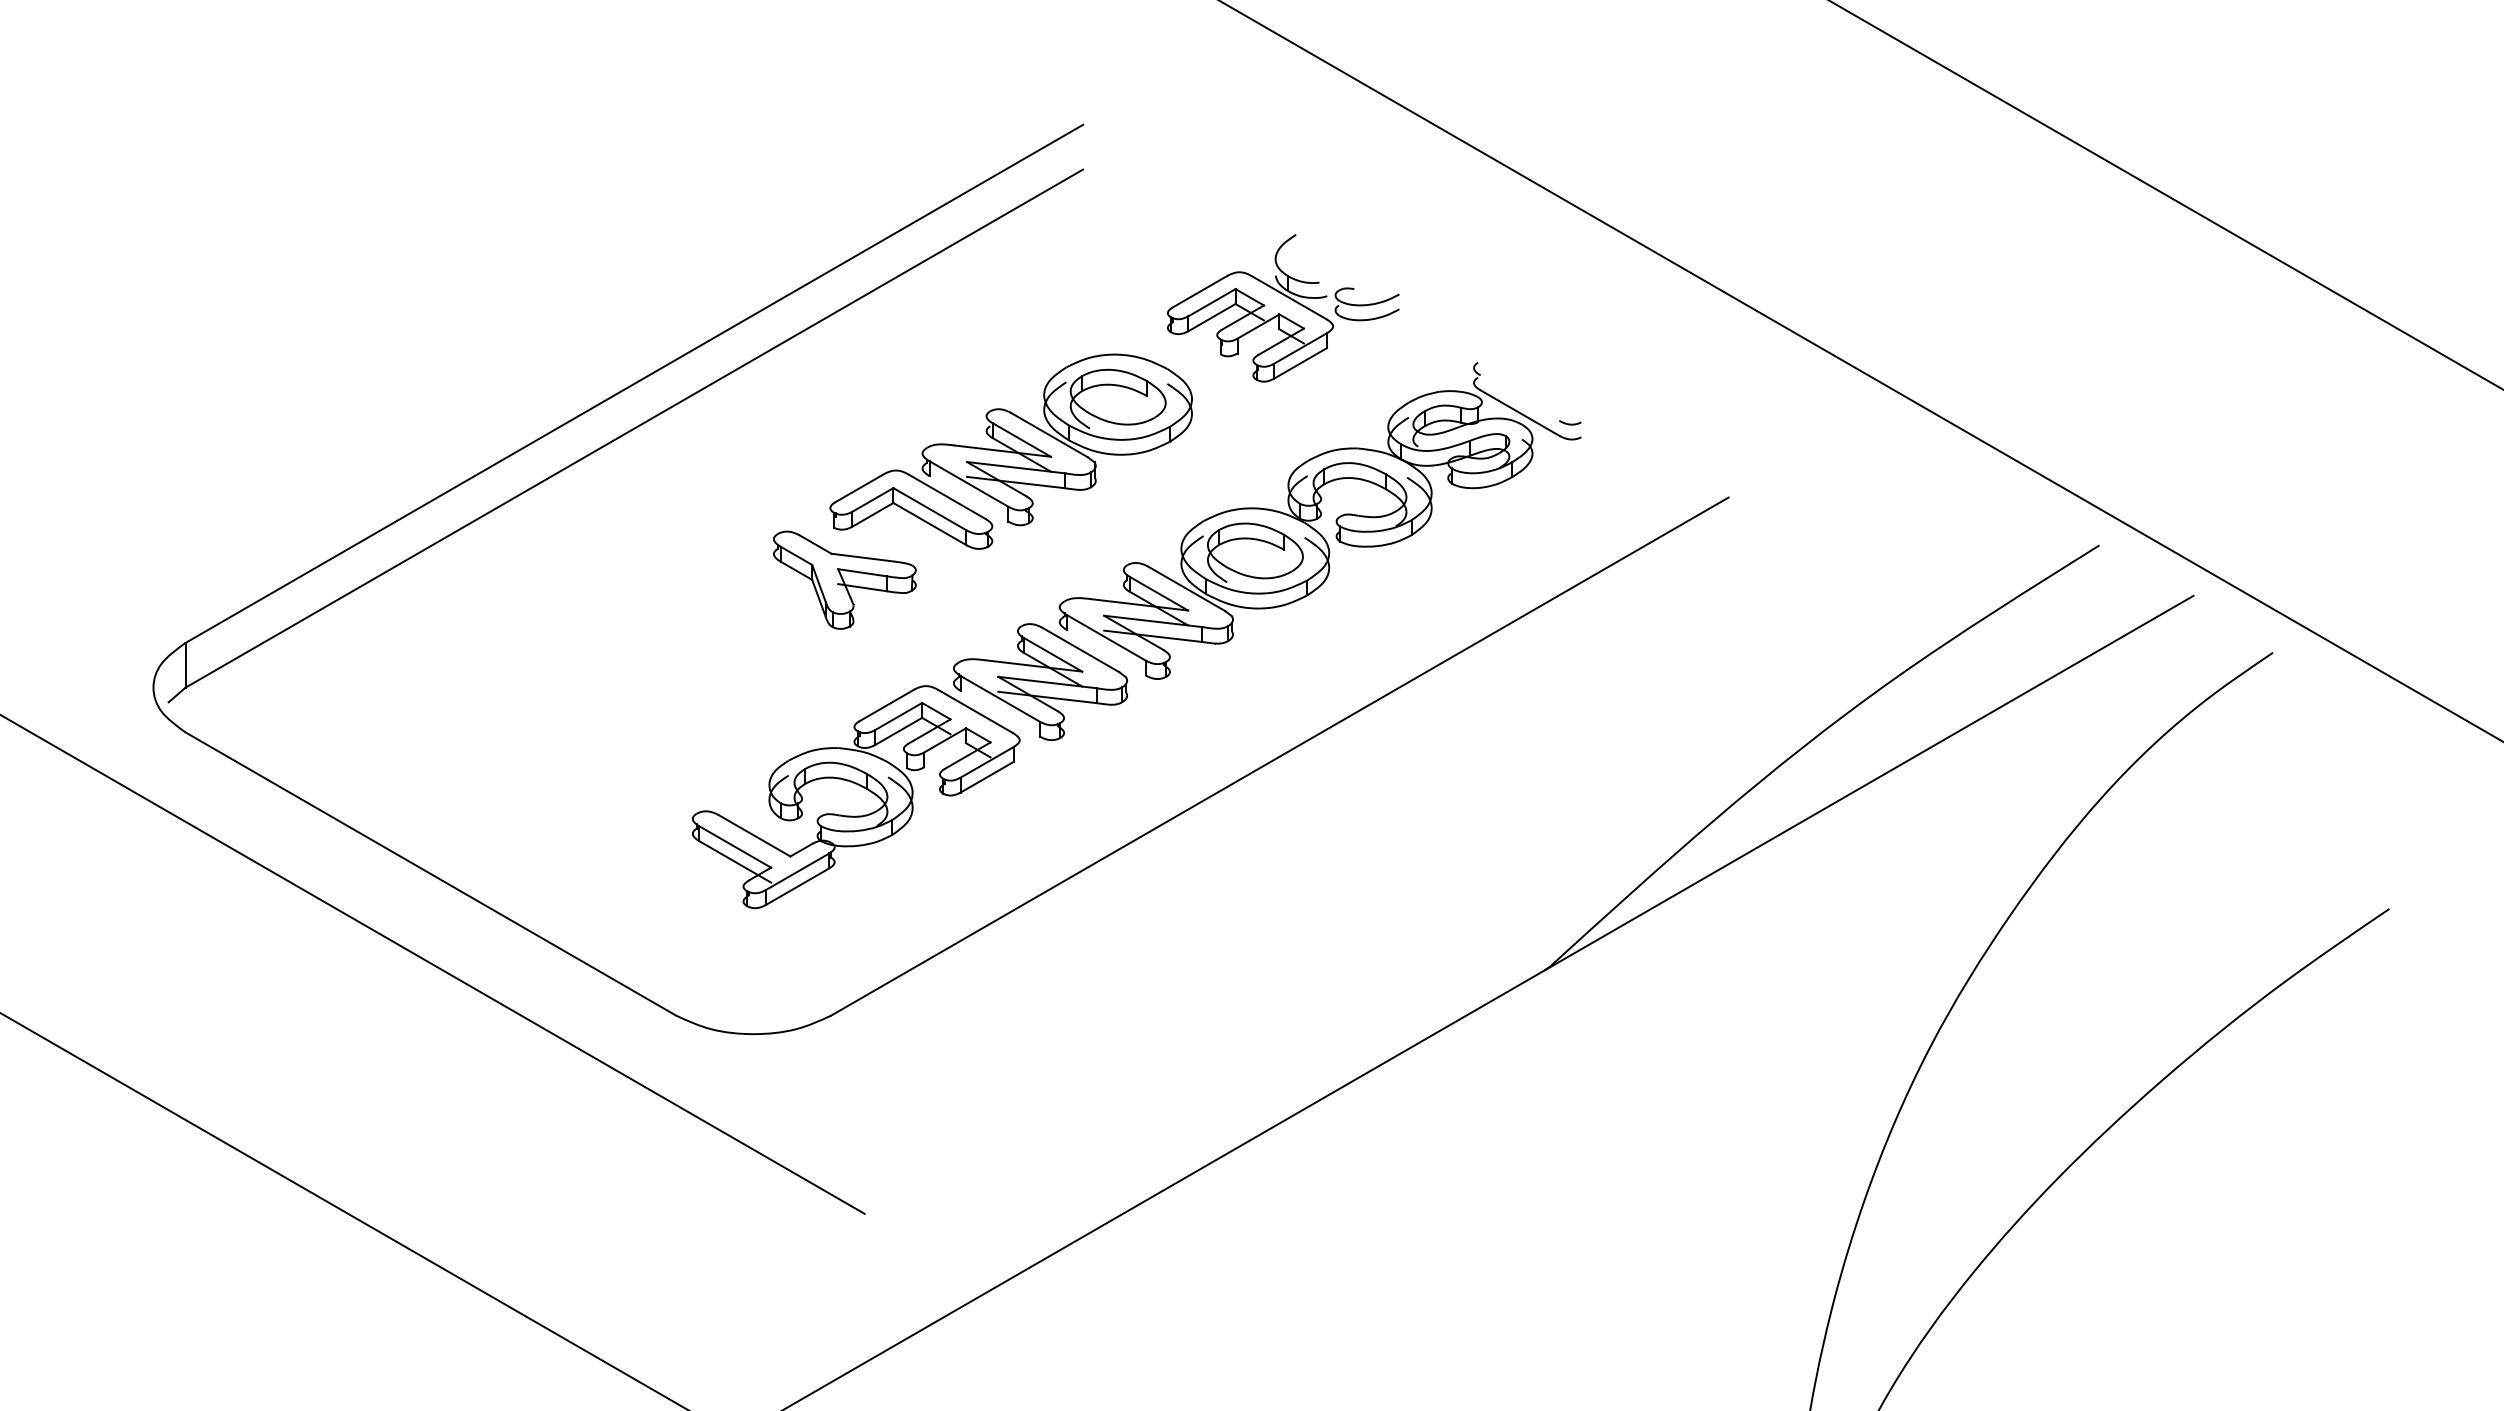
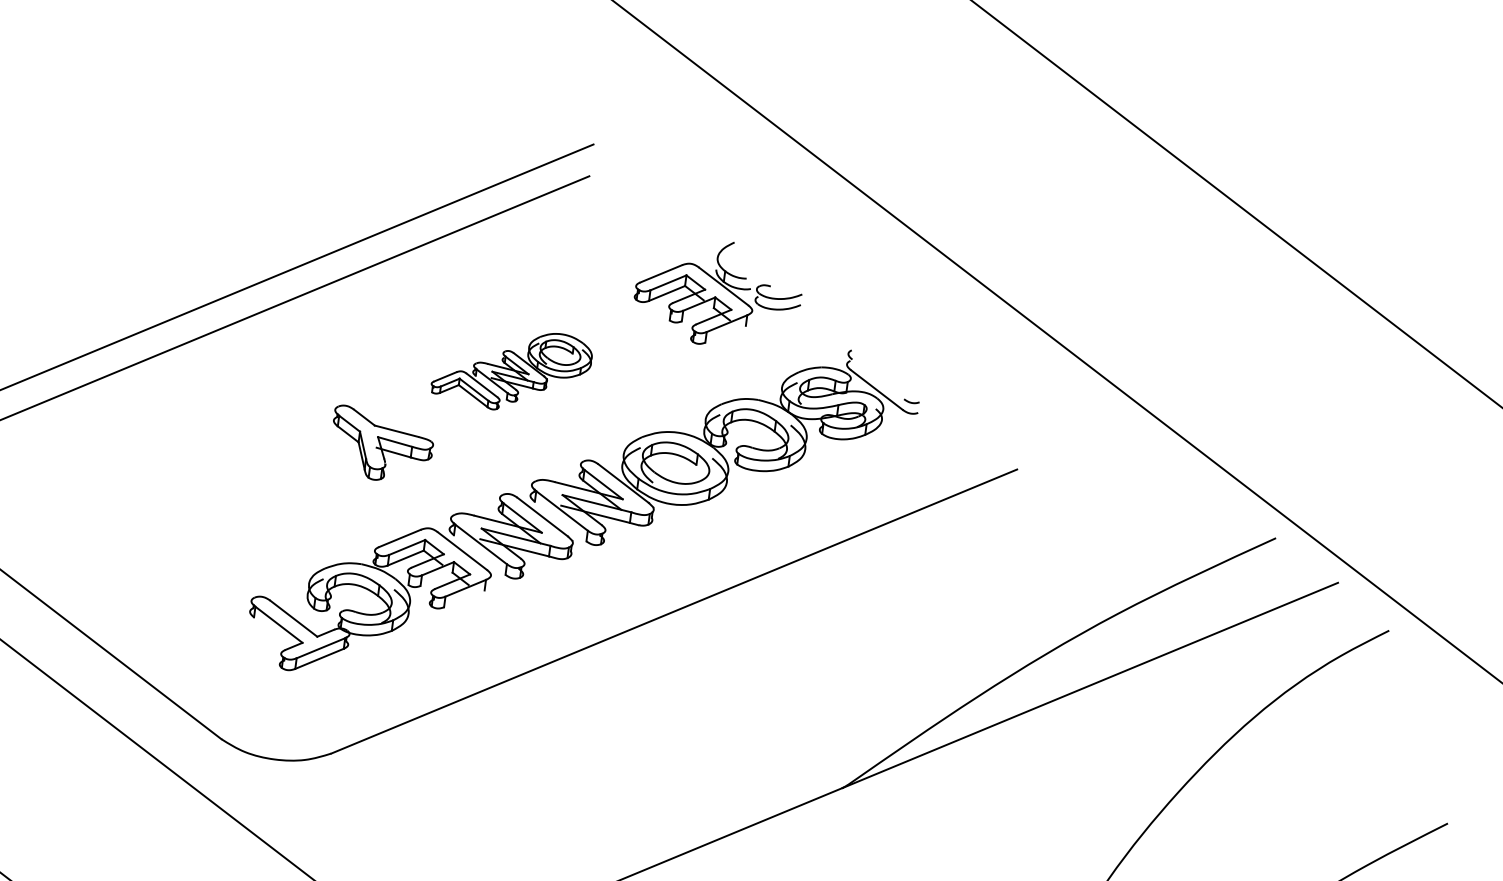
line: (1300, 363) -> (725, 334), removed
part: (1010, 451) -> (511, 369), size x0.6
line: (986, 776) -> (464, 598), removed
line: (735, 861) -> (277, 635), removed

